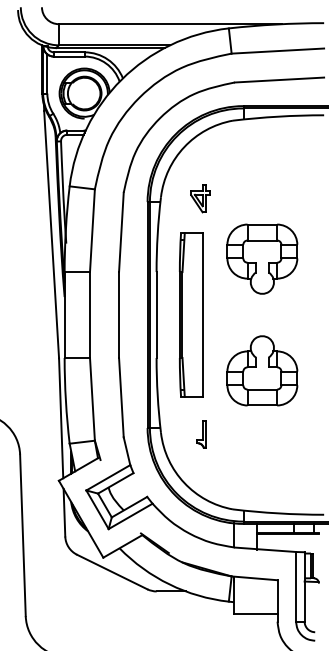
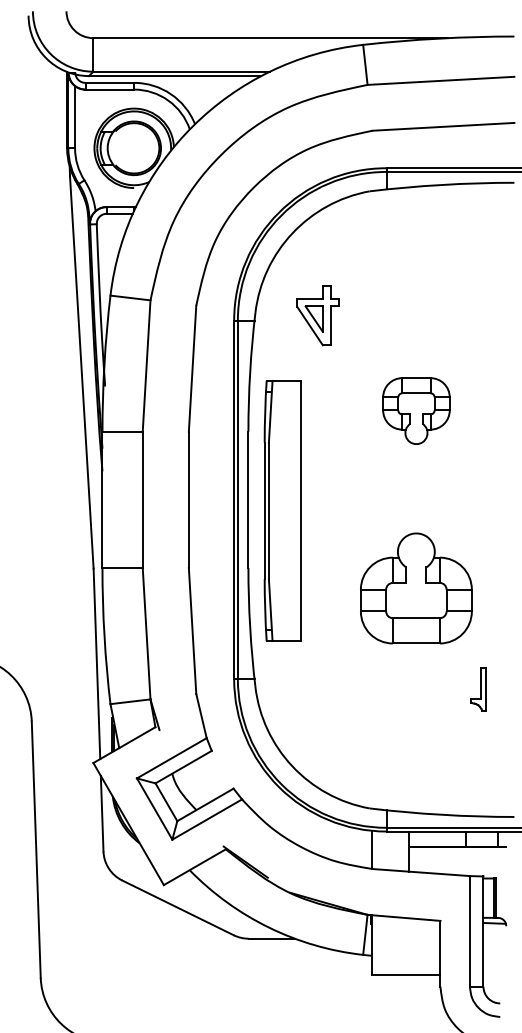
part: (200, 198) -> (318, 314), size x1.4
part: (262, 258) -> (416, 410), size x0.6
part: (191, 314) -> (283, 510), moved
part: (201, 434) -> (478, 689), moved

